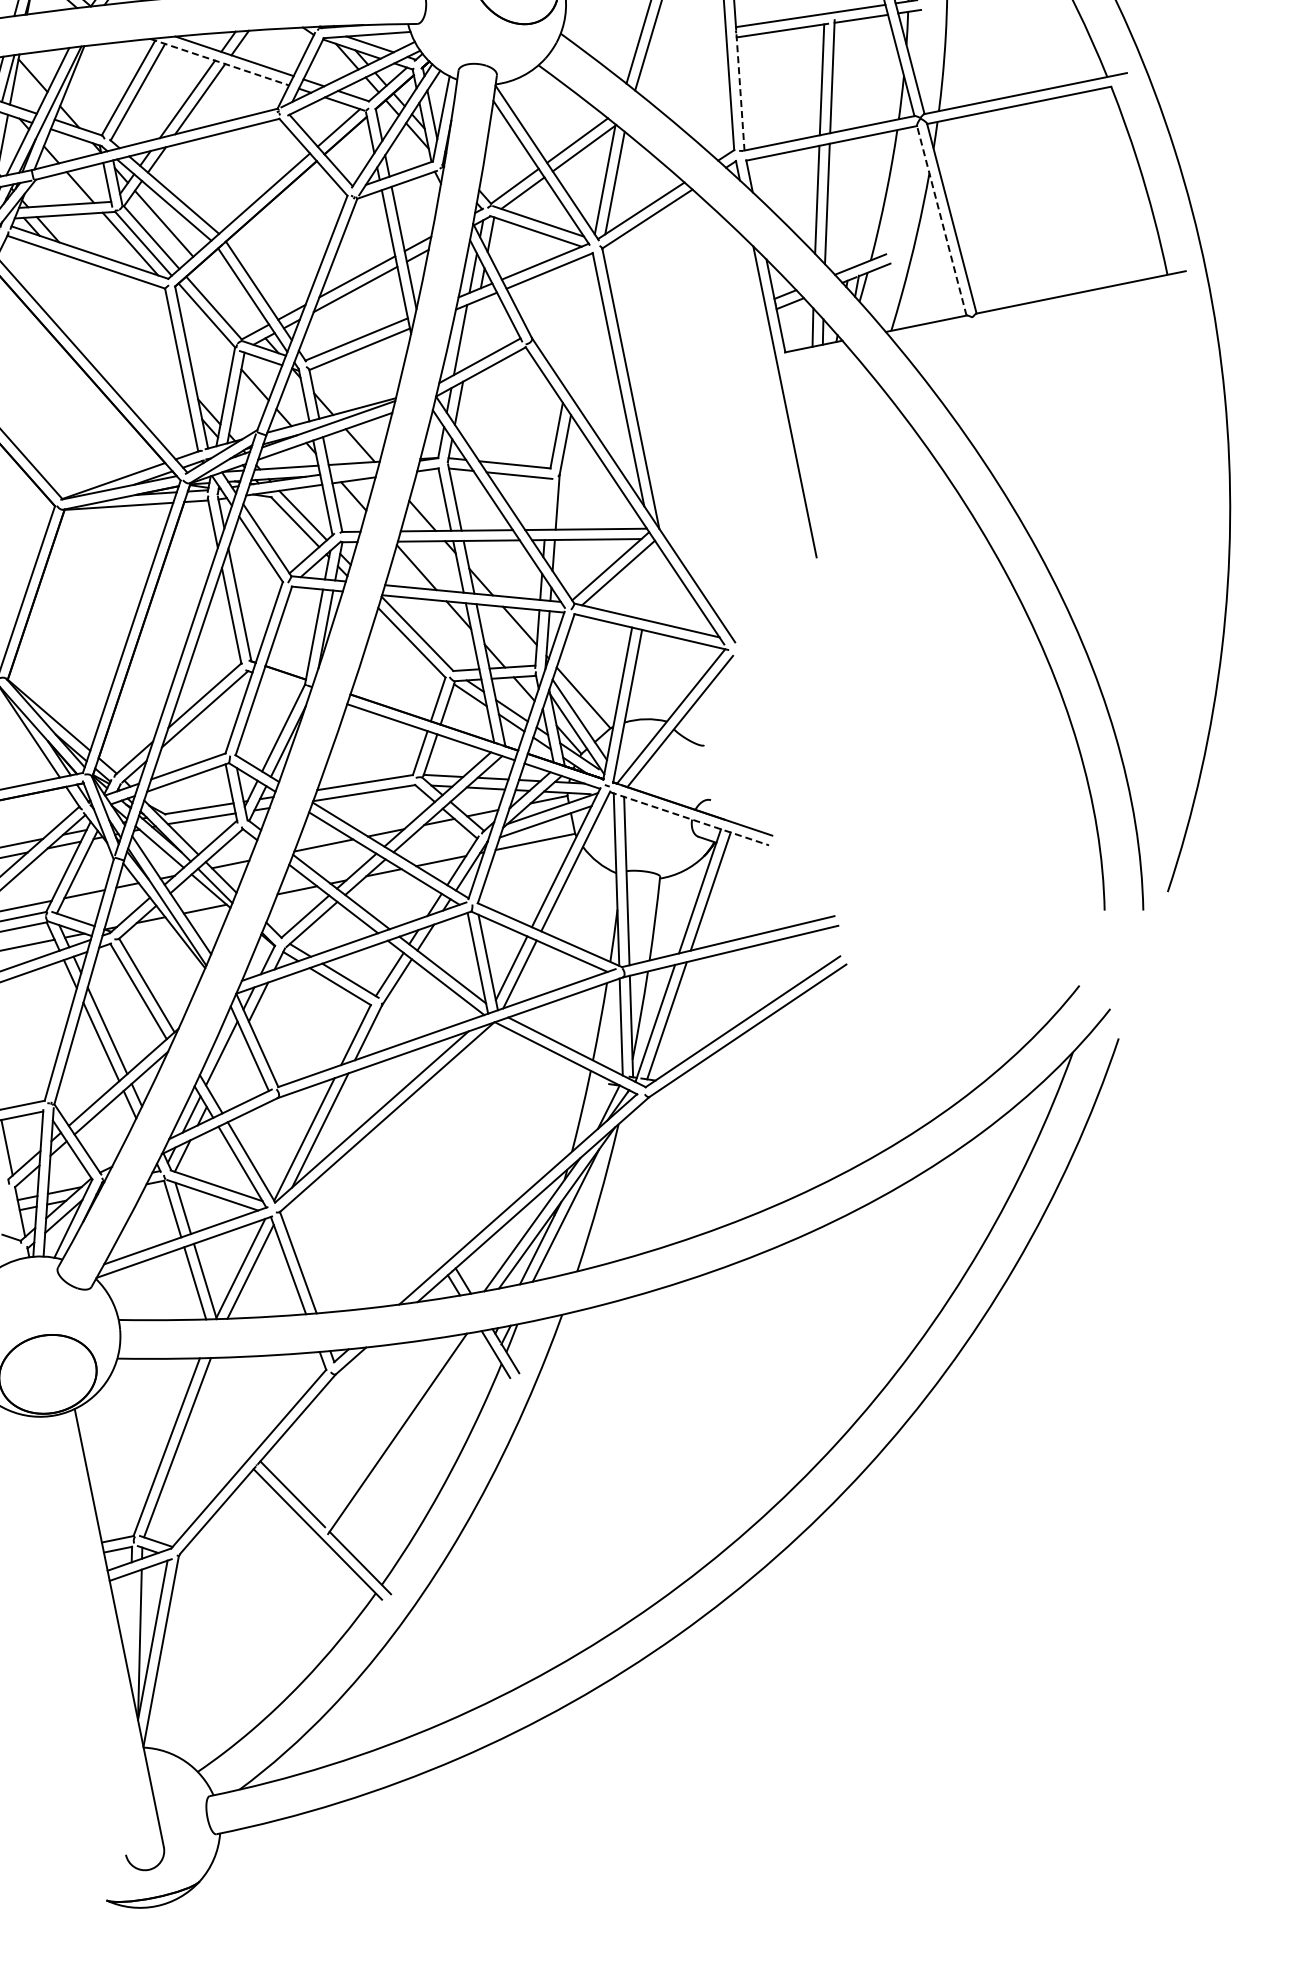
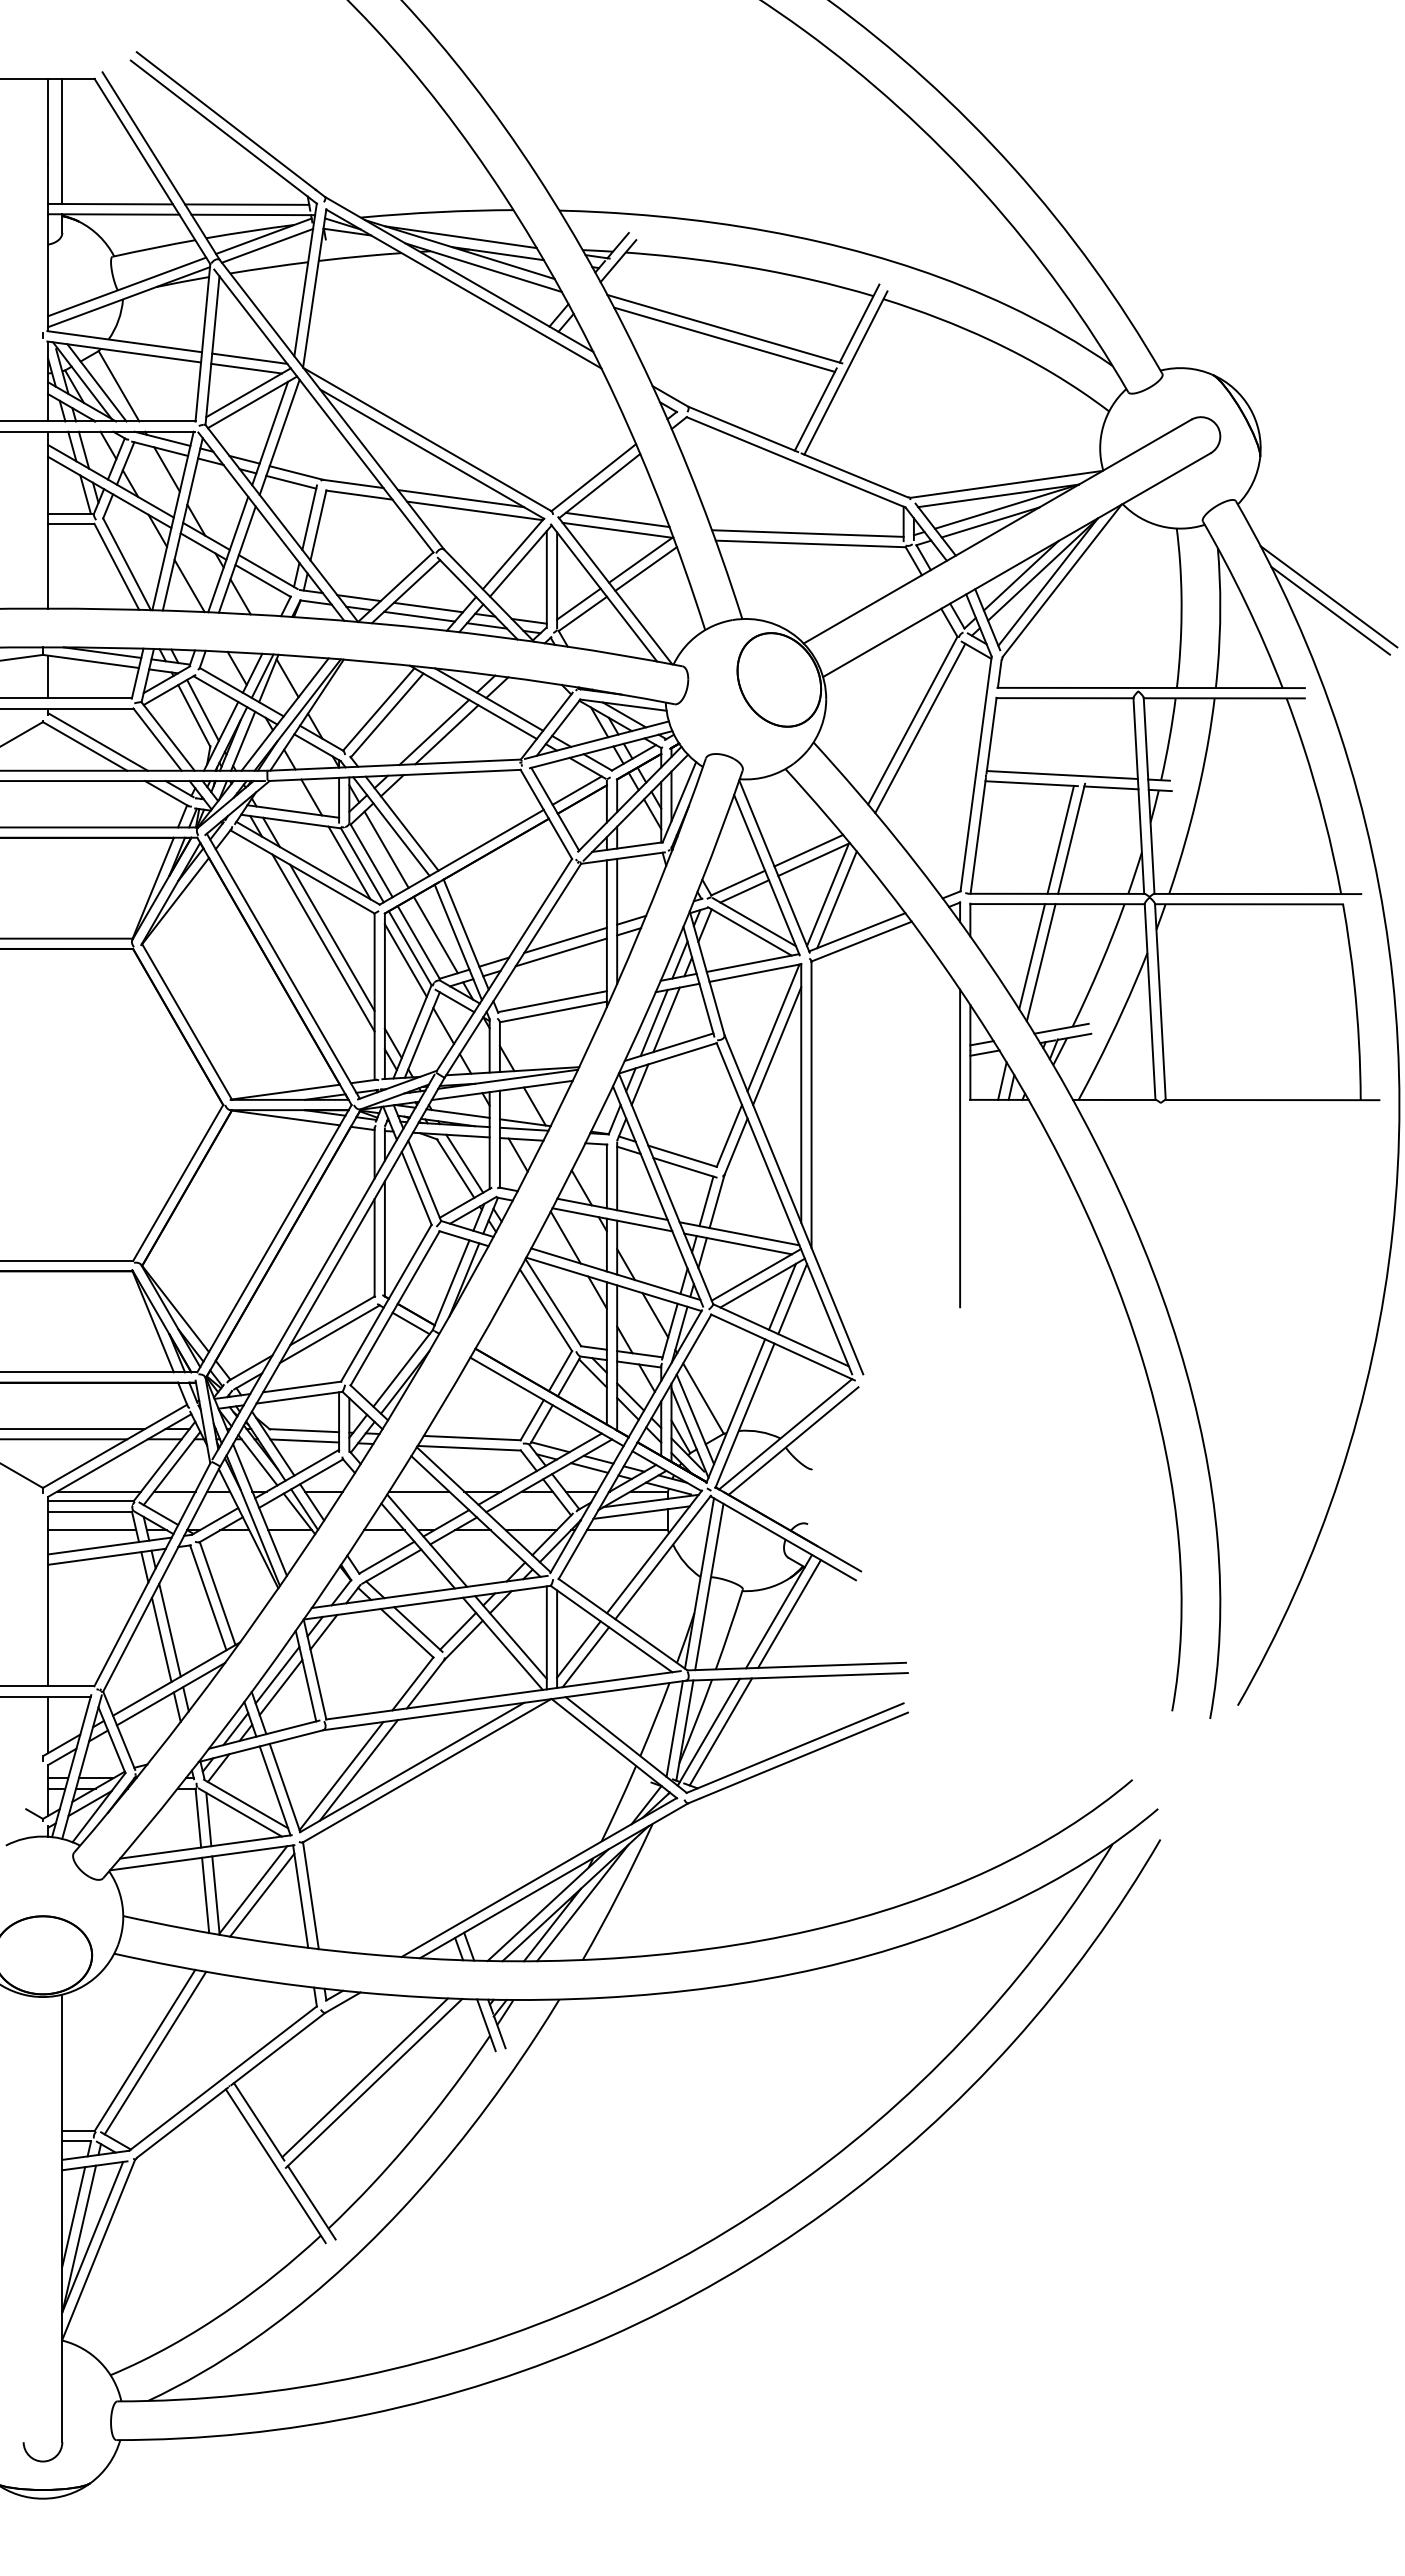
line: (219, 62) -> (473, 702), dashed -> solid
line: (740, 92) -> (978, 836), dashed -> solid
line: (942, 220) -> (1150, 1001), dashed -> solid
line: (228, 296) -> (435, 934), added
line: (128, 320) -> (332, 937), added
line: (578, 320) -> (773, 1027), added
line: (120, 327) -> (323, 942), added
line: (204, 328) -> (405, 960), added
line: (471, 334) -> (666, 1019), added
line: (585, 338) -> (777, 1046), added
line: (353, 469) -> (523, 1128), added
line: (547, 504) -> (706, 1201), added
line: (640, 582) -> (782, 1296), added
line: (650, 582) -> (792, 1298), added
line: (281, 682) -> (410, 1323), added
line: (689, 818) -> (783, 1538), dashed -> solid
line: (227, 1064) -> (280, 1687), added
line: (387, 1429) -> (365, 2077), added
line: (129, 1623) -> (73, 2216), added

